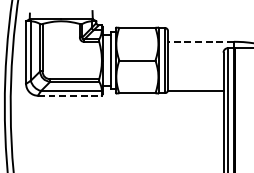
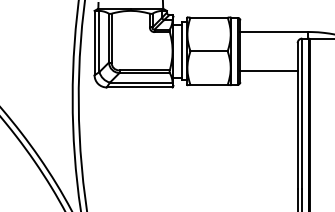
line: (200, 42) -> (273, 32), dashed -> solid
line: (195, 90) -> (268, 70), moved
line: (69, 95) -> (139, 87), dashed -> solid

